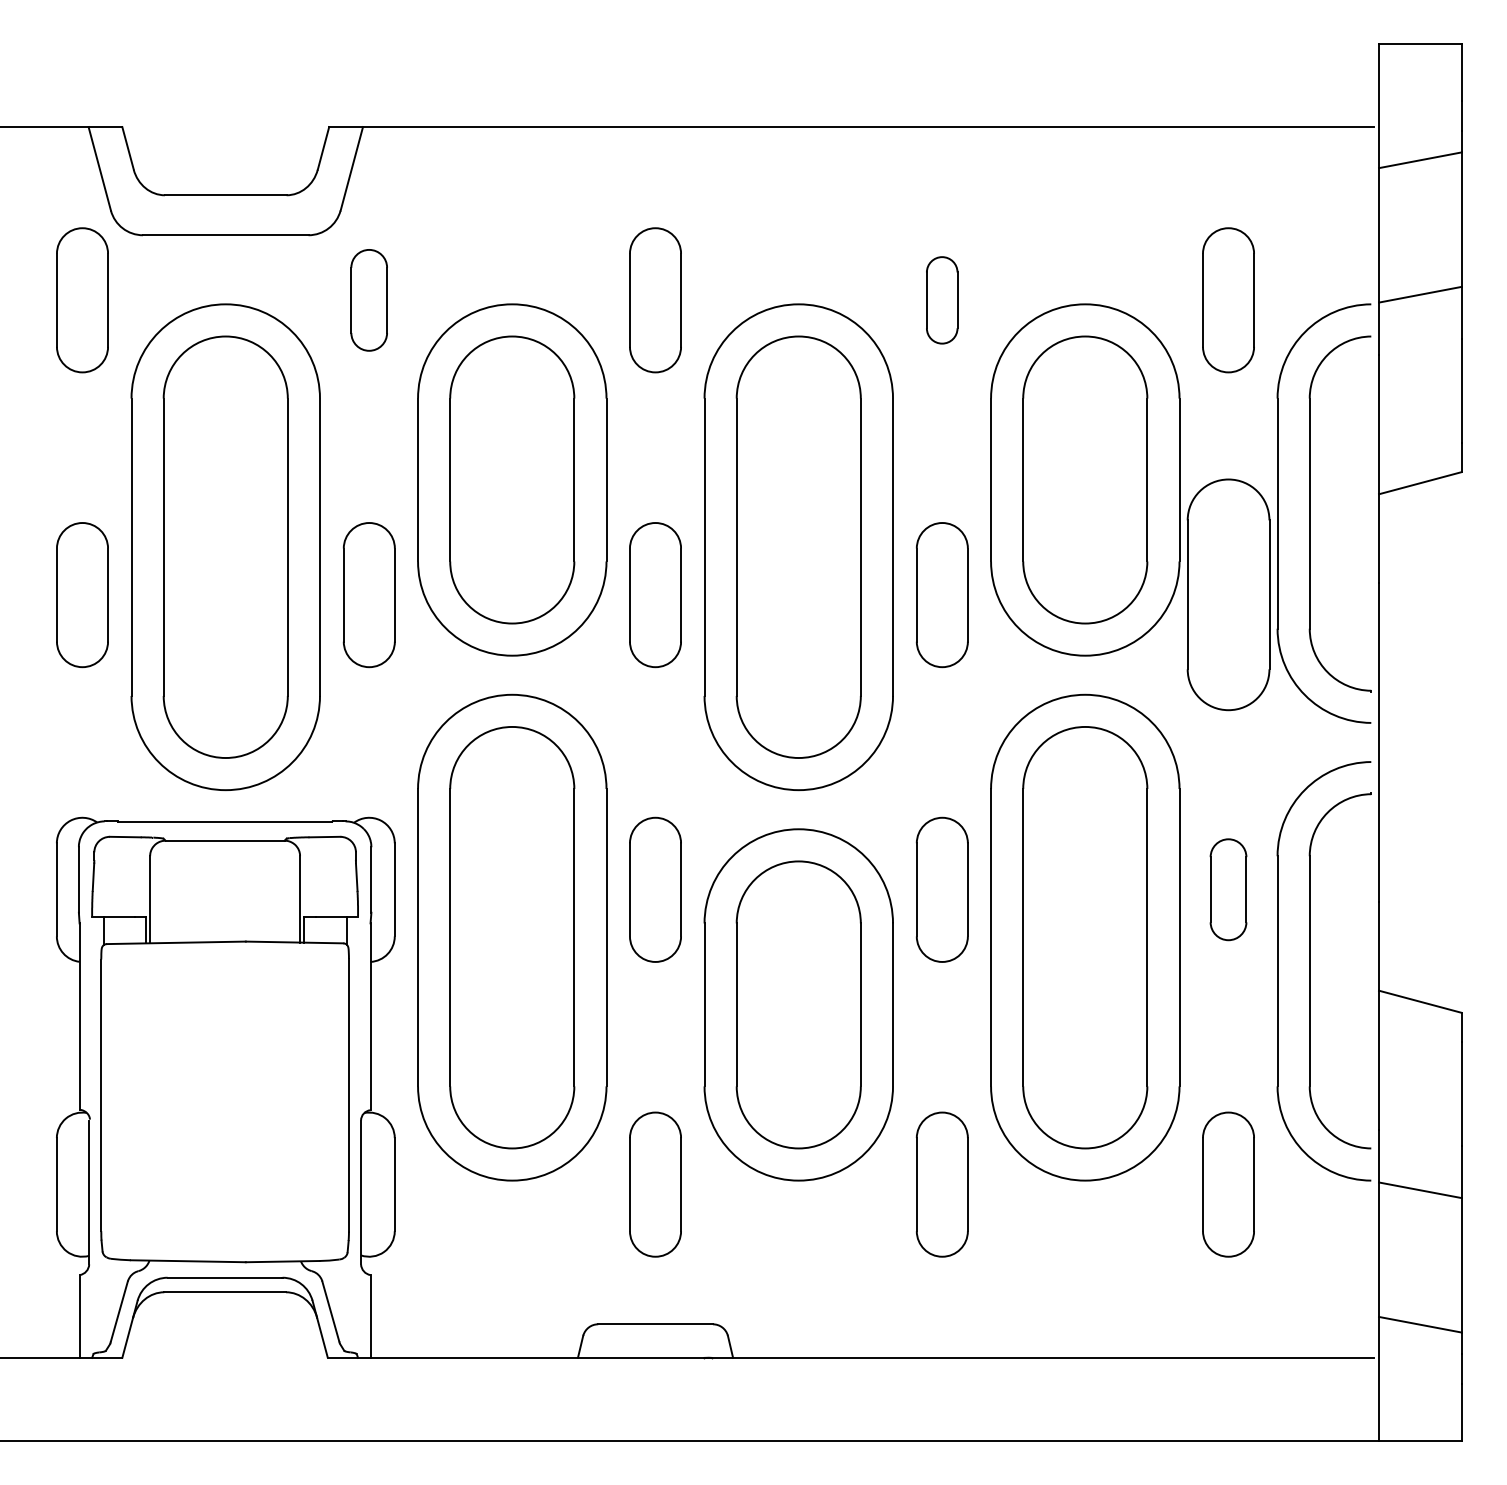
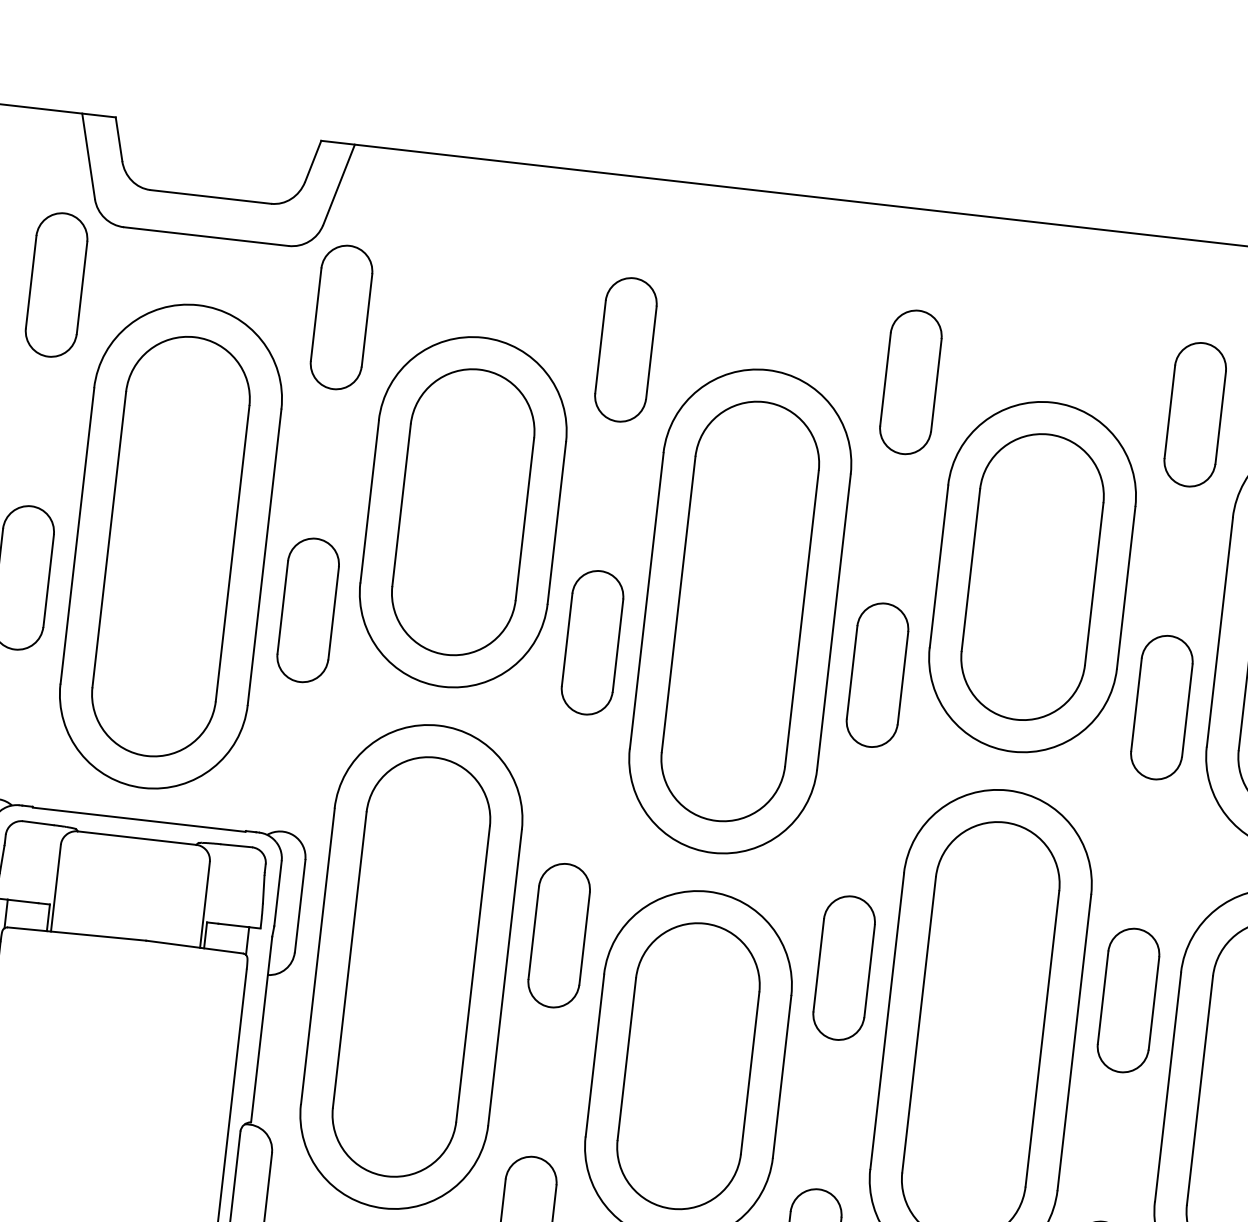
part: (368, 300) -> (340, 317), size x1.43
part: (941, 300) -> (910, 382), size x1.67
part: (1228, 595) -> (1161, 708), size x0.62
part: (1228, 889) -> (1128, 1000), size x1.43

